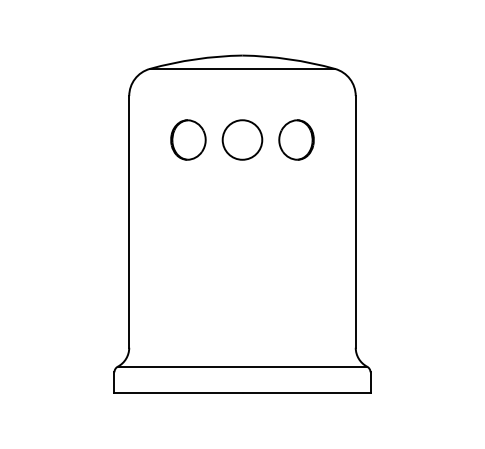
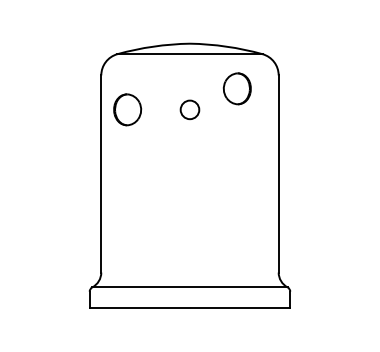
part: (188, 139) -> (127, 109), moved
circle: (241, 139) -> (189, 109), size x0.6
part: (295, 139) -> (236, 88), moved

